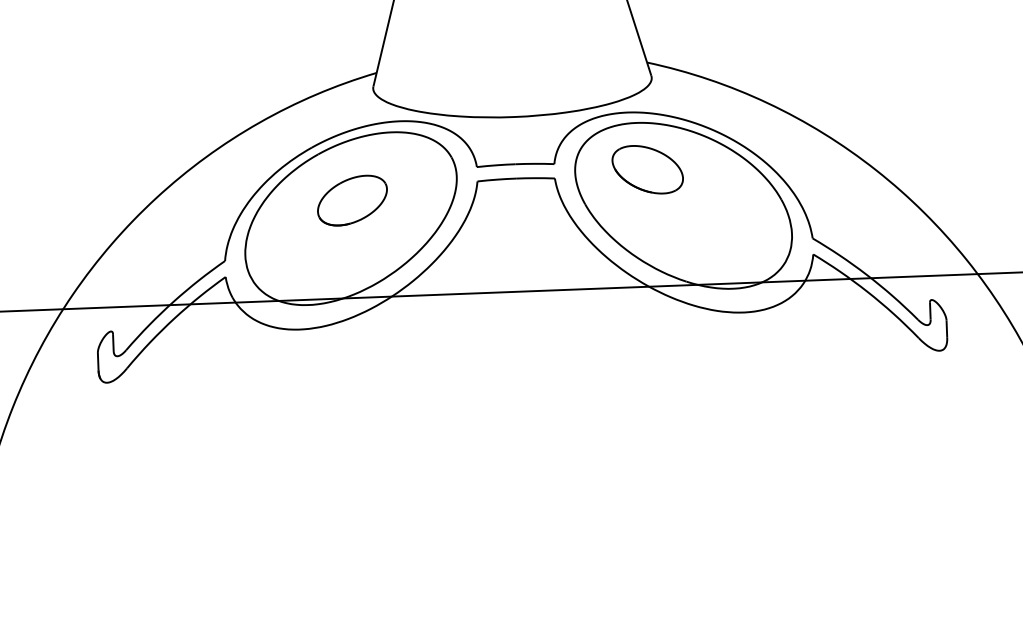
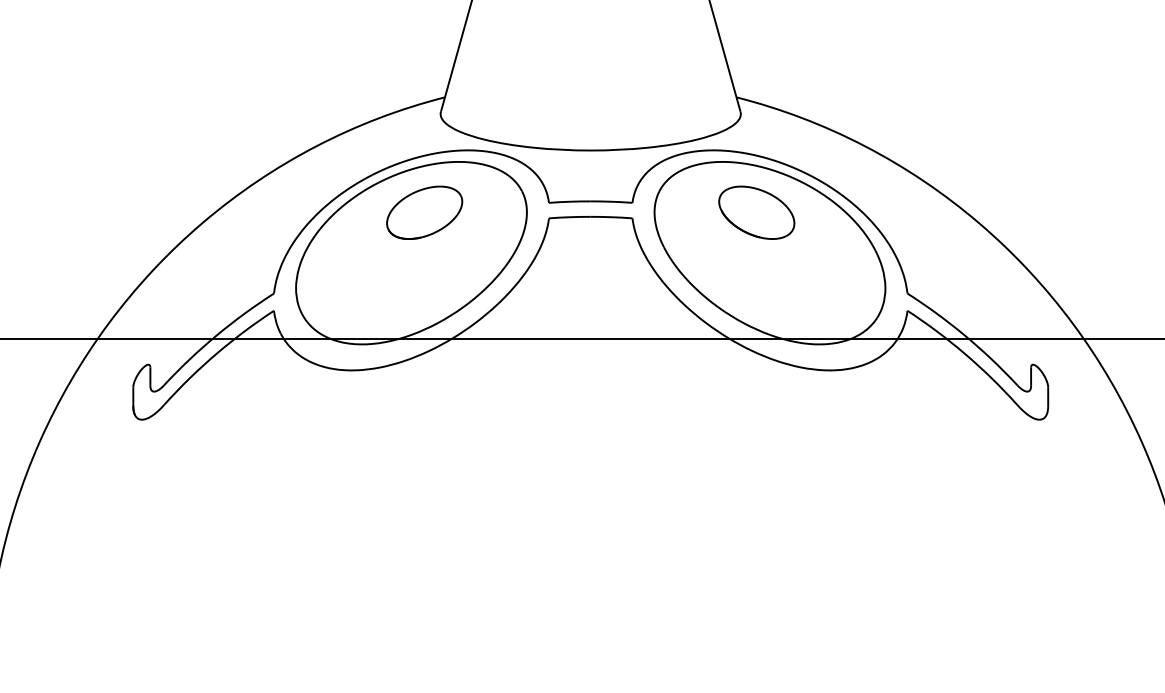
part: (647, 169) -> (756, 212), moved
part: (352, 200) -> (424, 212), moved

